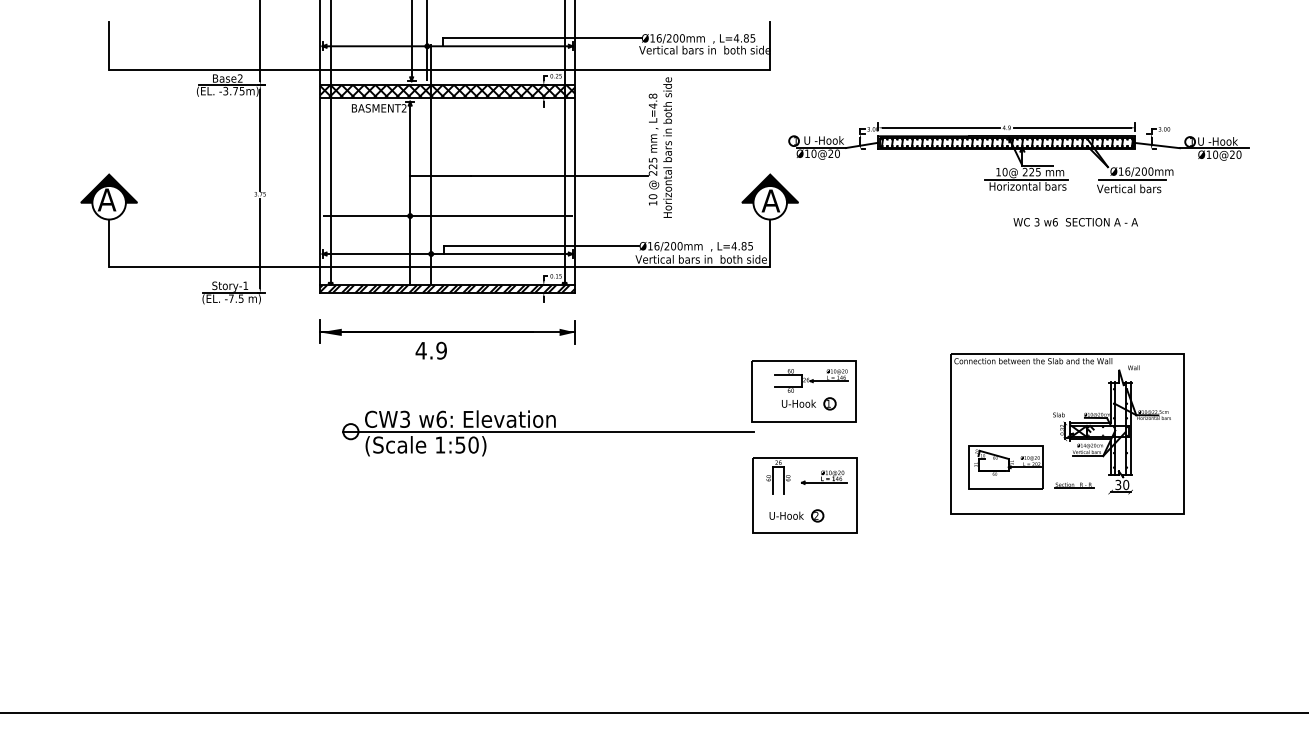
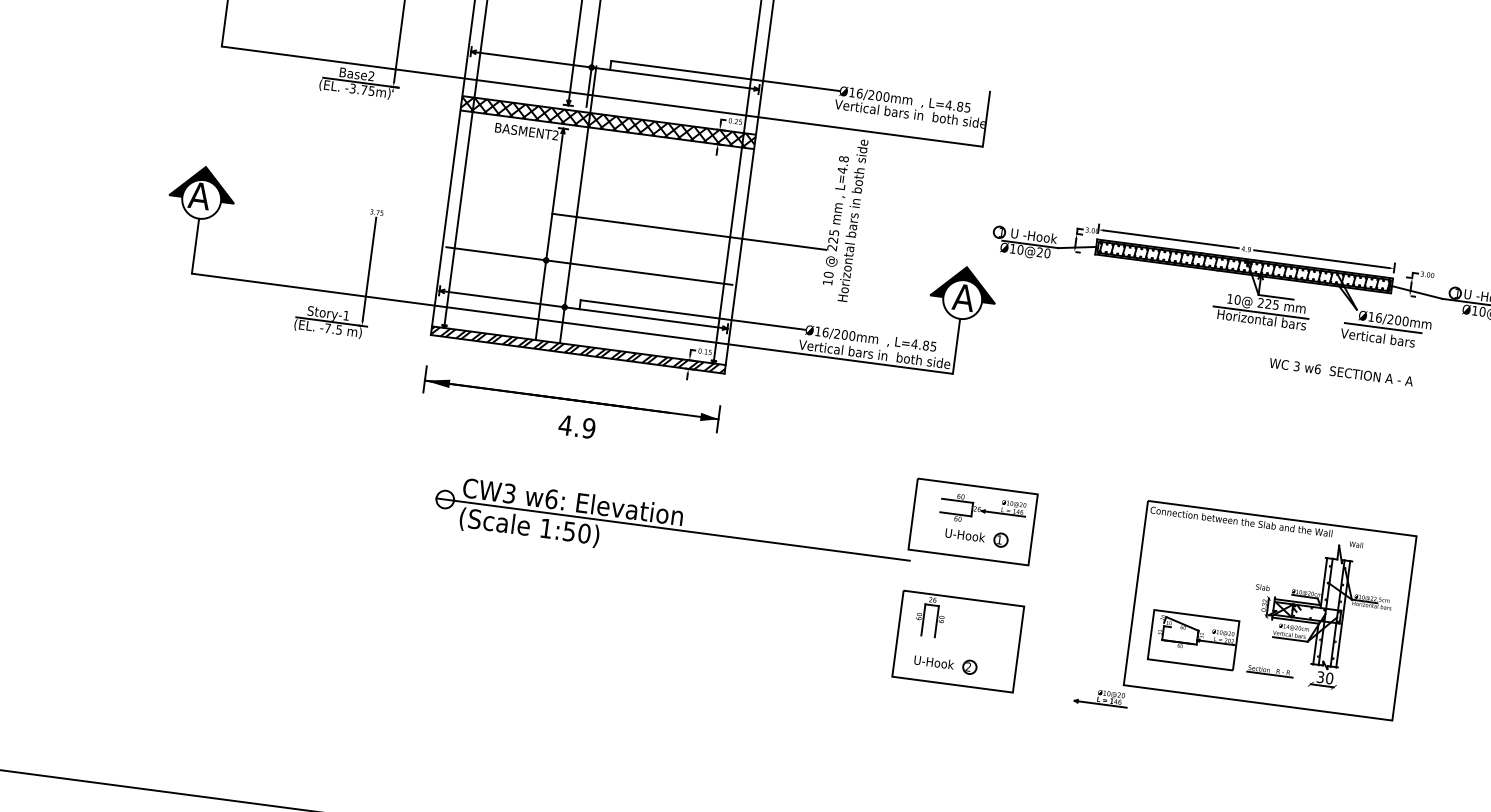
line: (260, 139) -> (385, 149), removed
text: (1075, 222) -> (1341, 372), moved
text: (430, 350) -> (576, 426), moved
part: (824, 477) -> (1101, 698), moved

